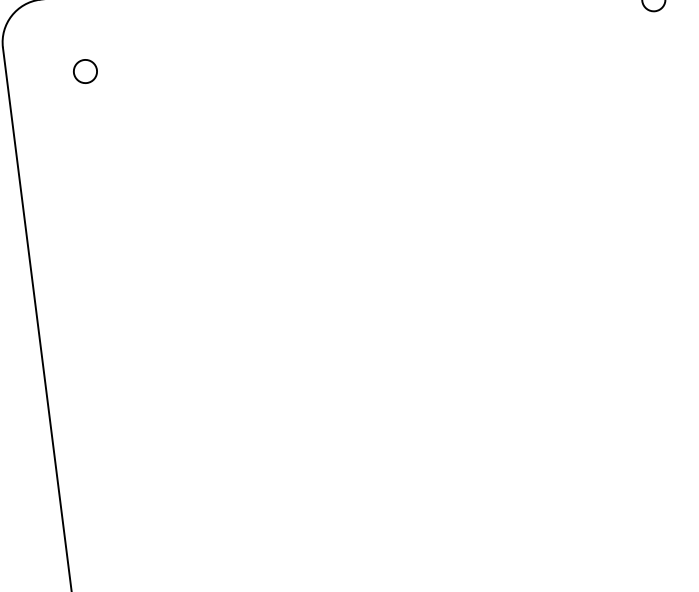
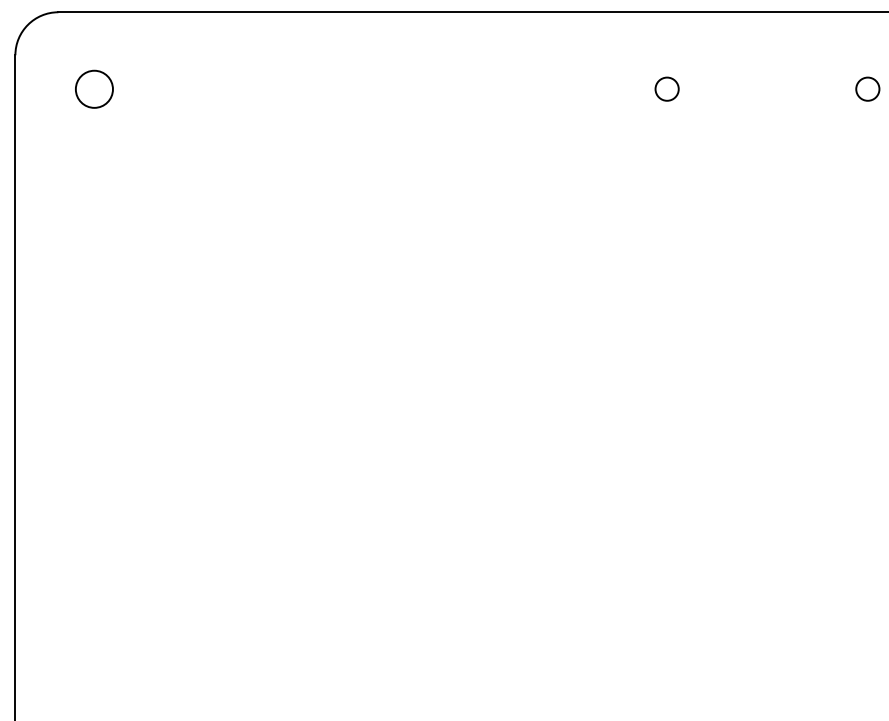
circle: (84, 70) -> (93, 88), size x1.6

